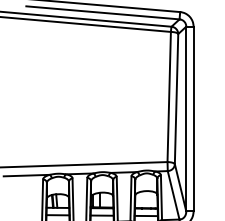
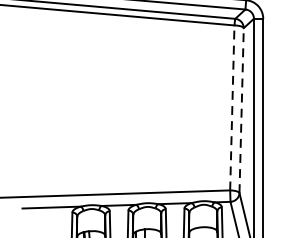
line: (169, 96) -> (232, 107), solid -> dashed
line: (176, 98) -> (241, 109), solid -> dashed

